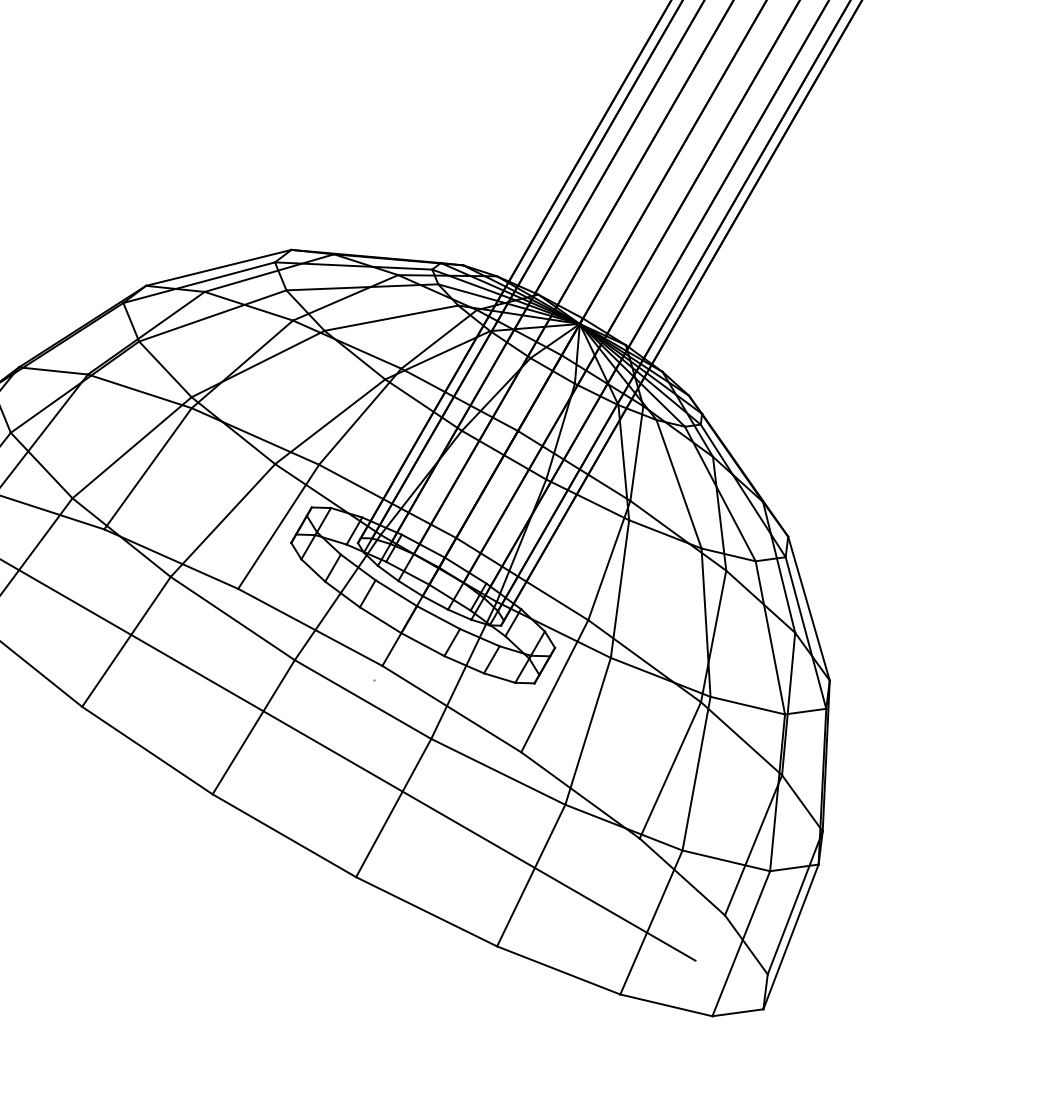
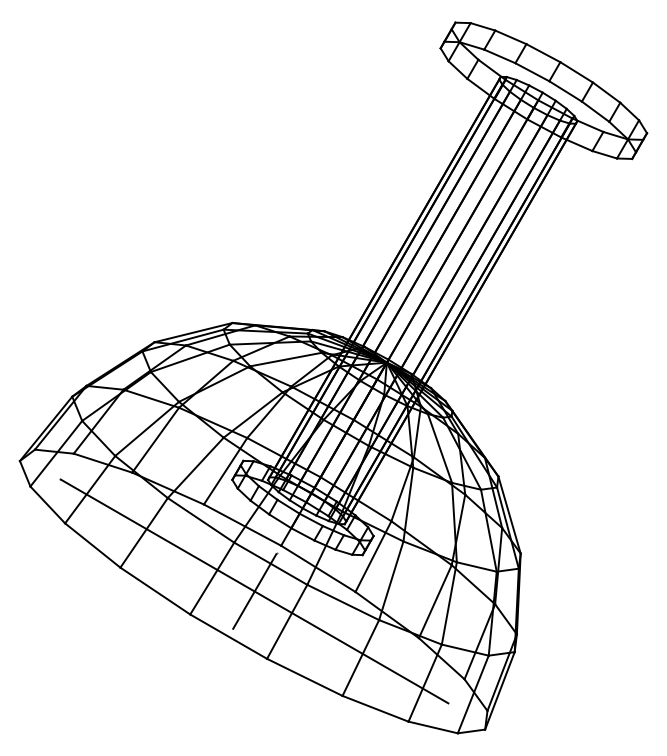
line: (332, 751) -> (254, 591), added

